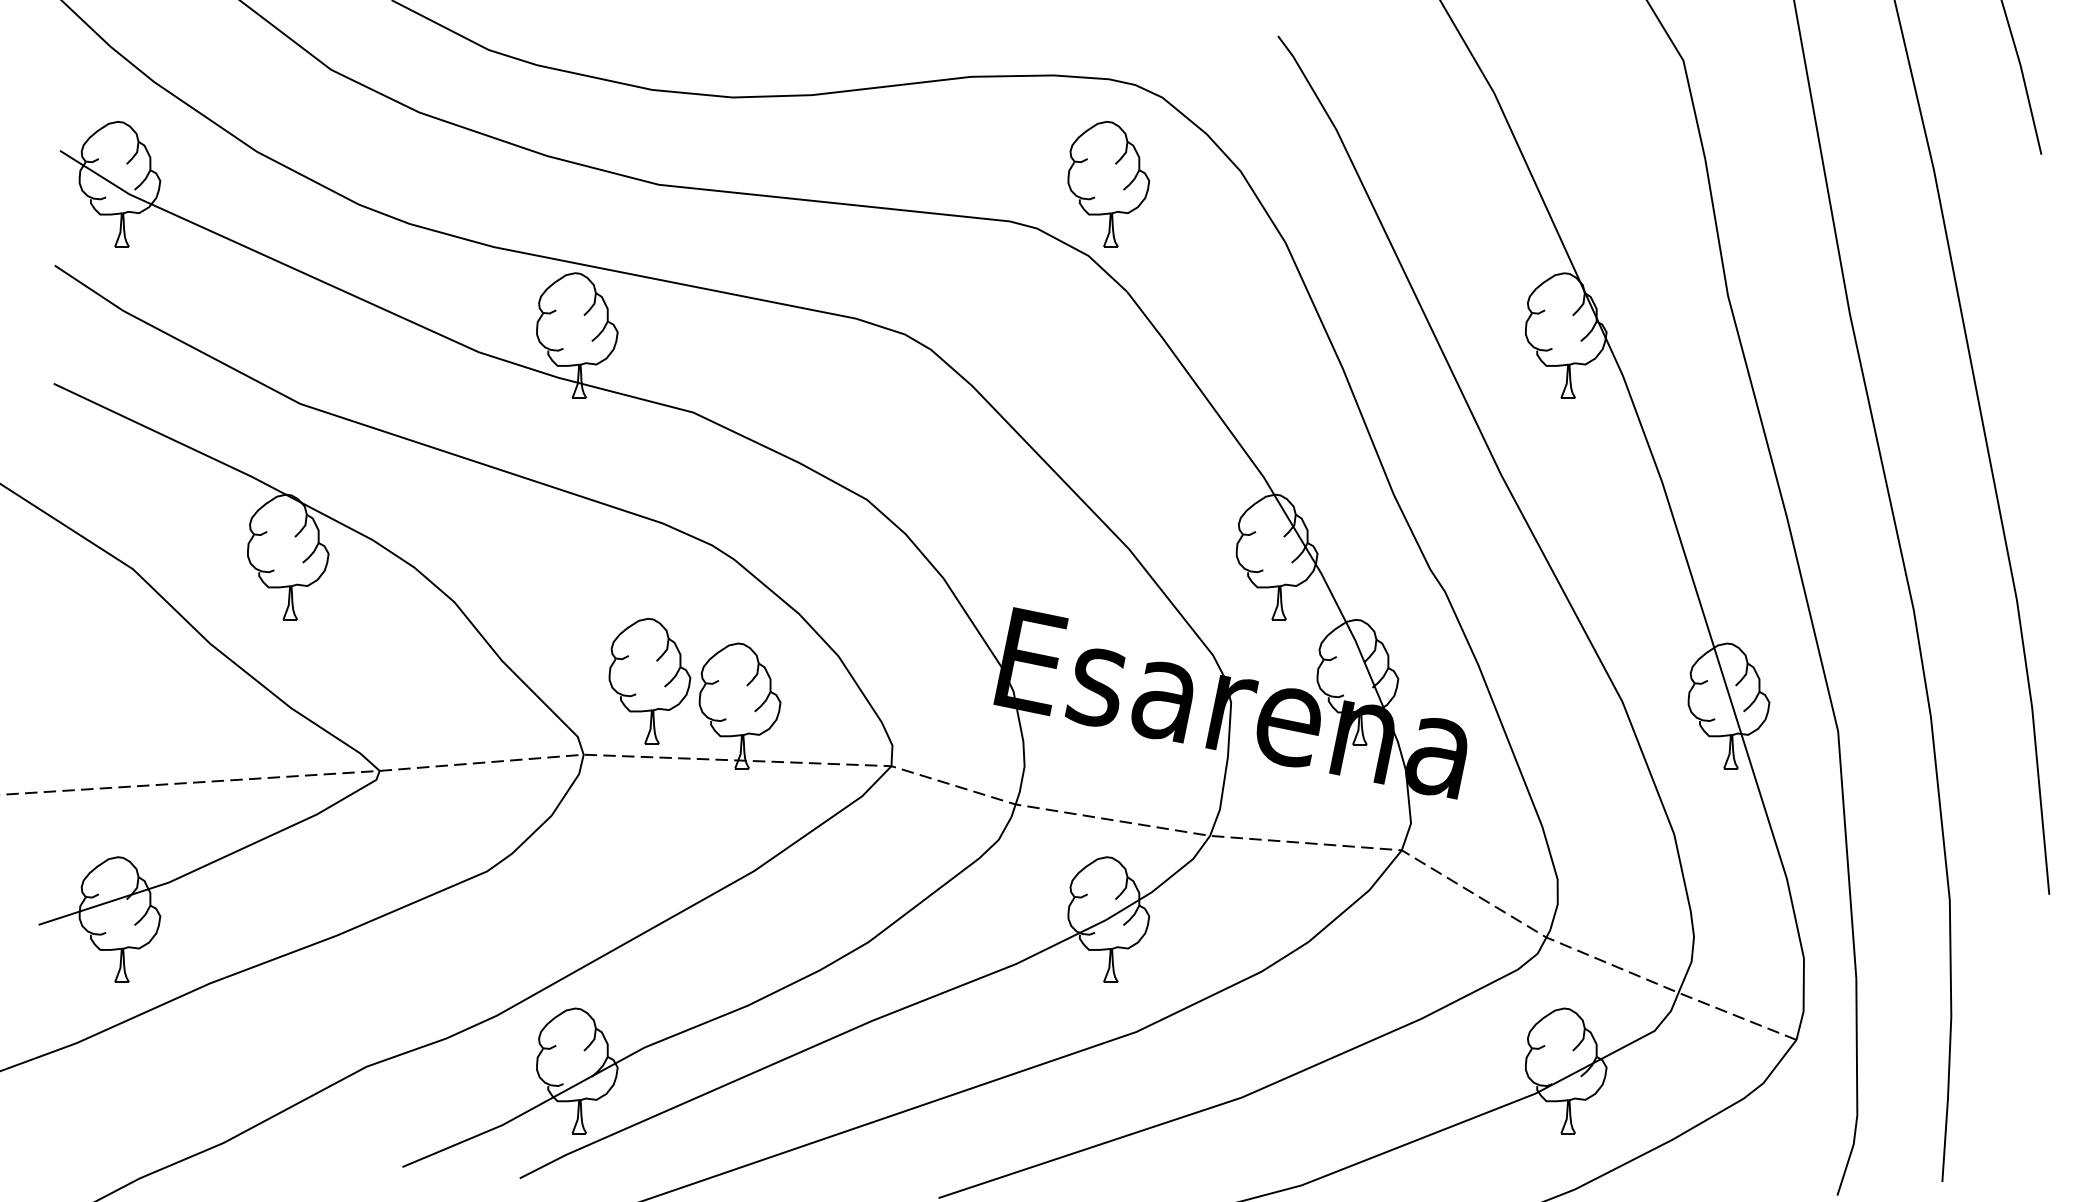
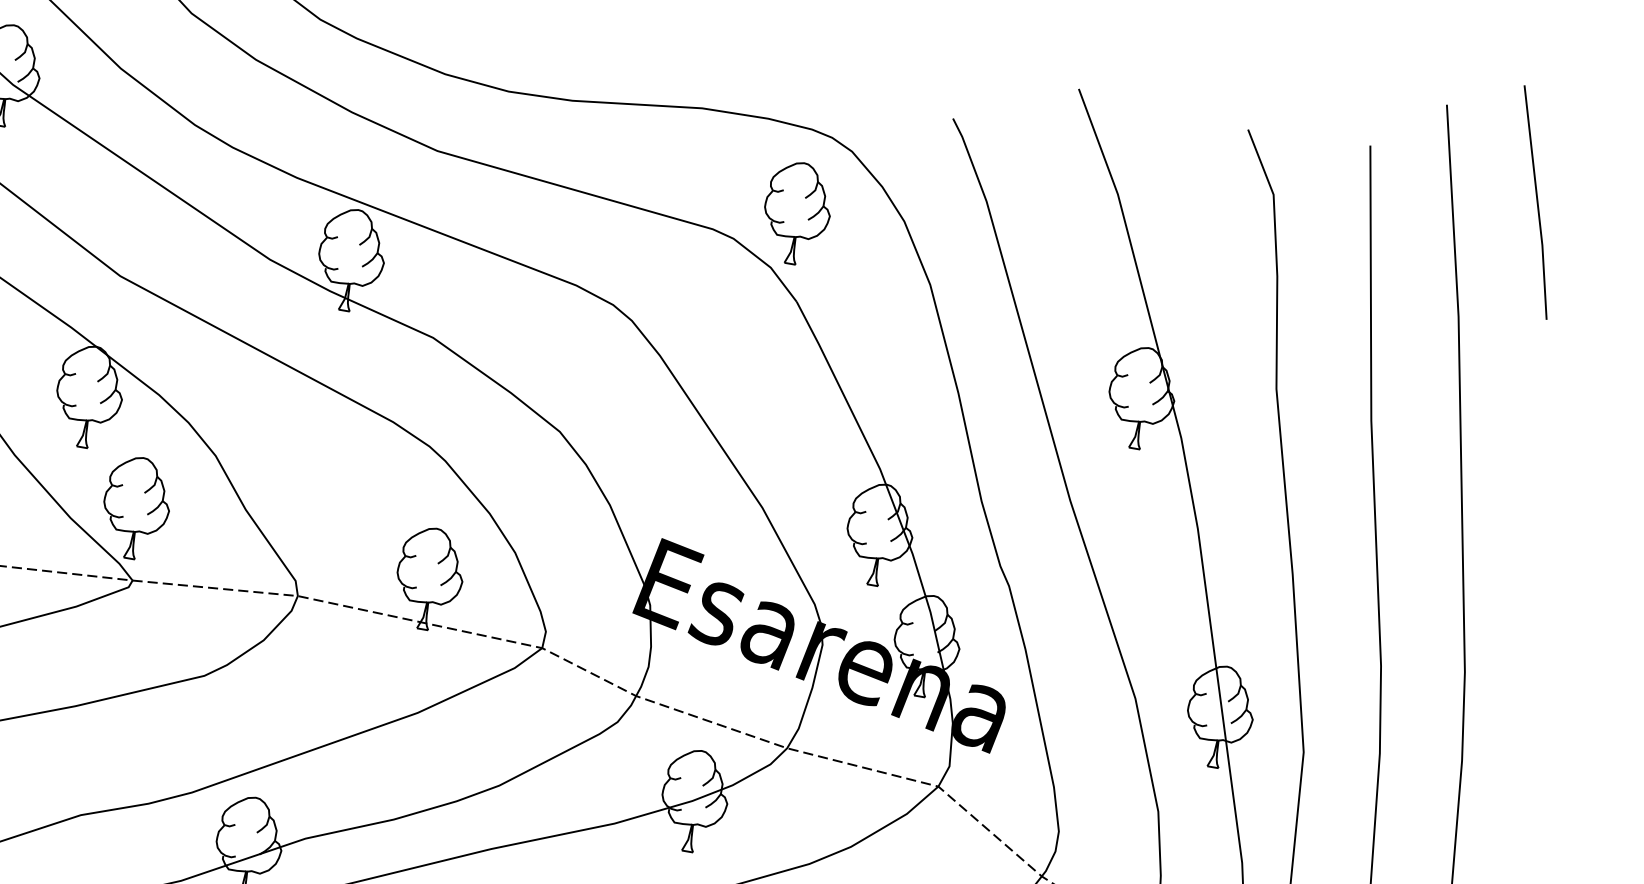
part: (649, 681) -> (135, 508), moved

